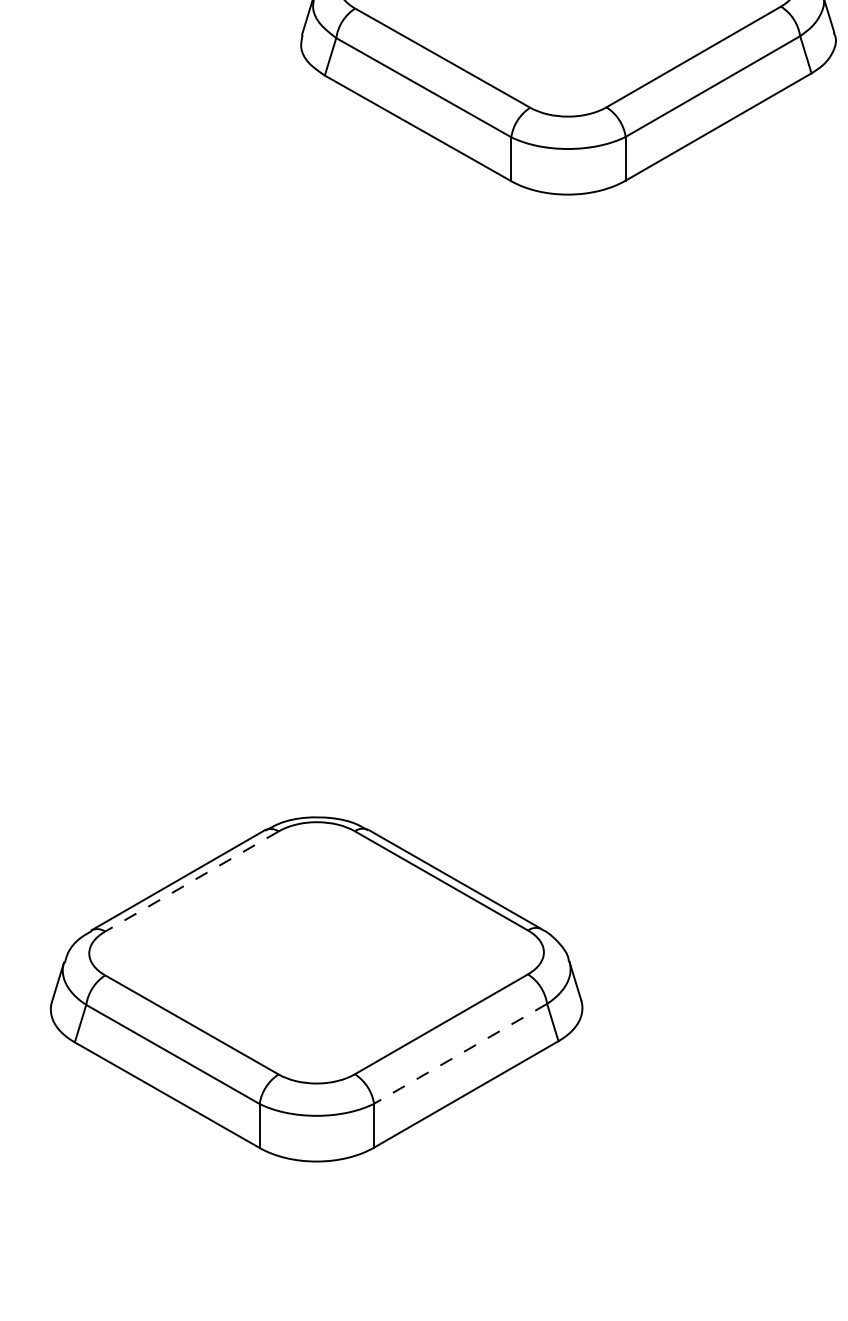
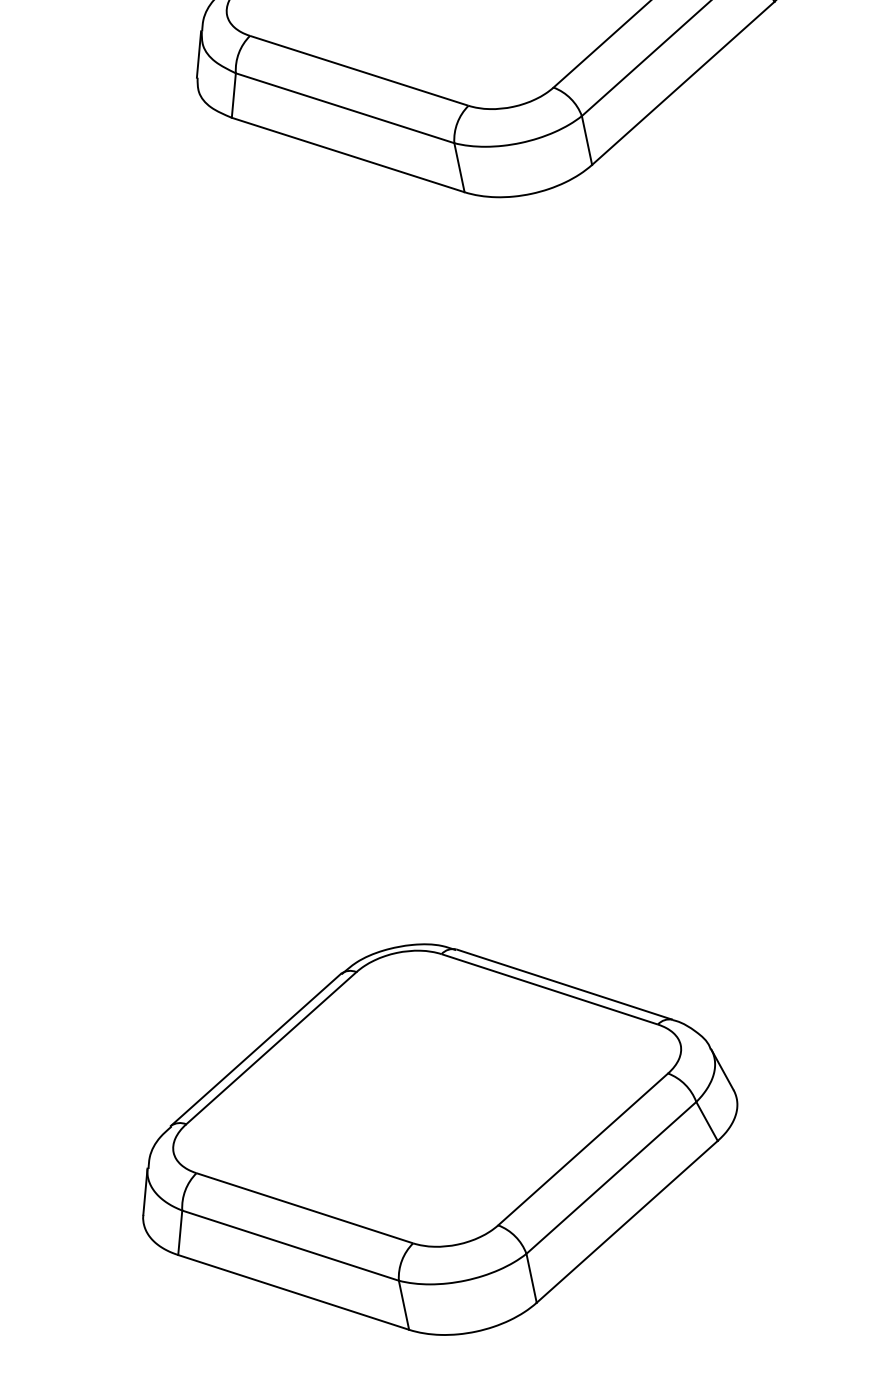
line: (191, 881) -> (270, 1048), dashed -> solid
line: (460, 1053) -> (611, 1177), dashed -> solid

